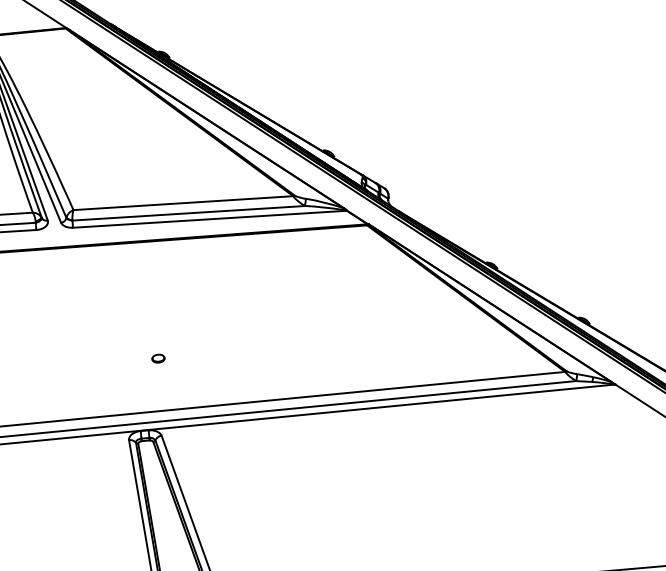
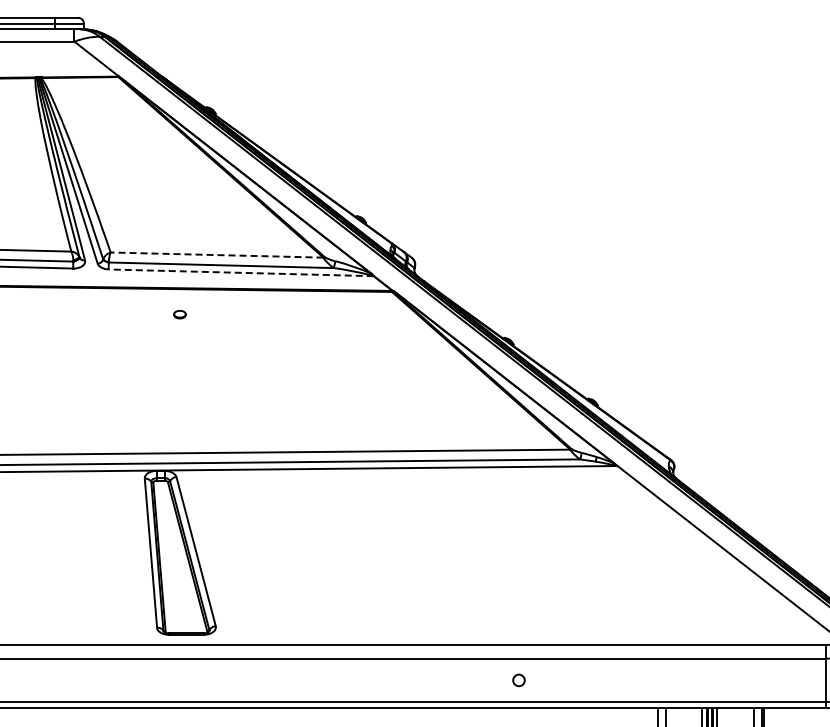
line: (182, 203) -> (216, 255), solid -> dashed
line: (210, 218) -> (241, 272), solid -> dashed
part: (157, 358) -> (179, 314), moved

